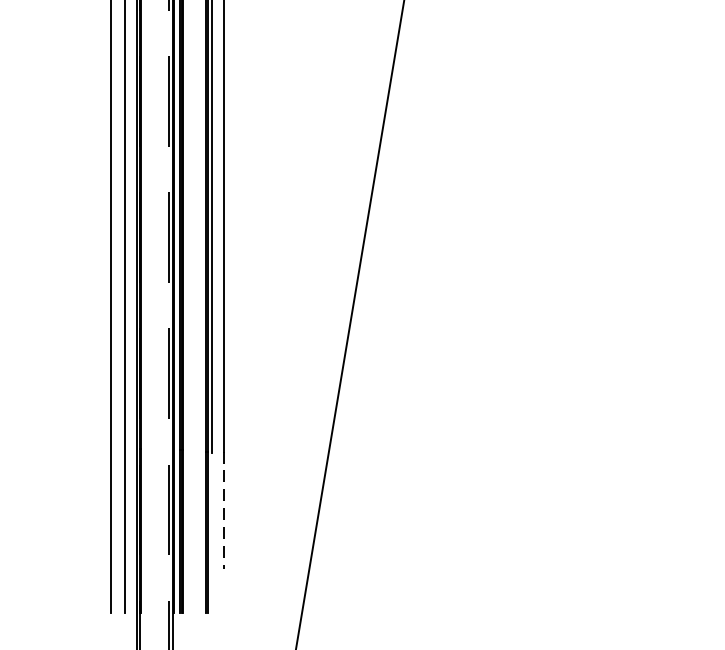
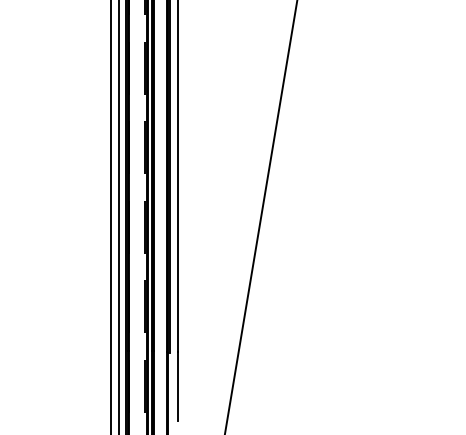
line: (224, 510) -> (177, 386), dashed -> solid

